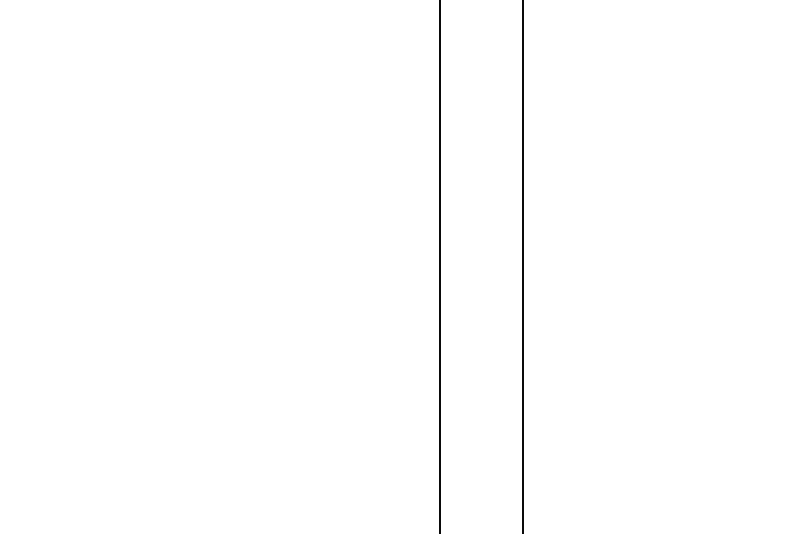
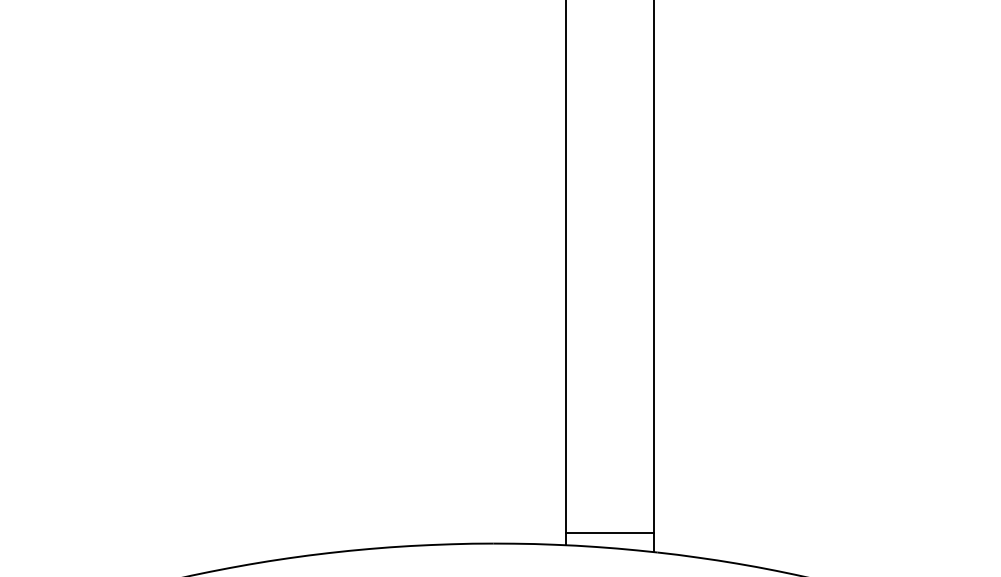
line: (480, 528) -> (609, 532), added

